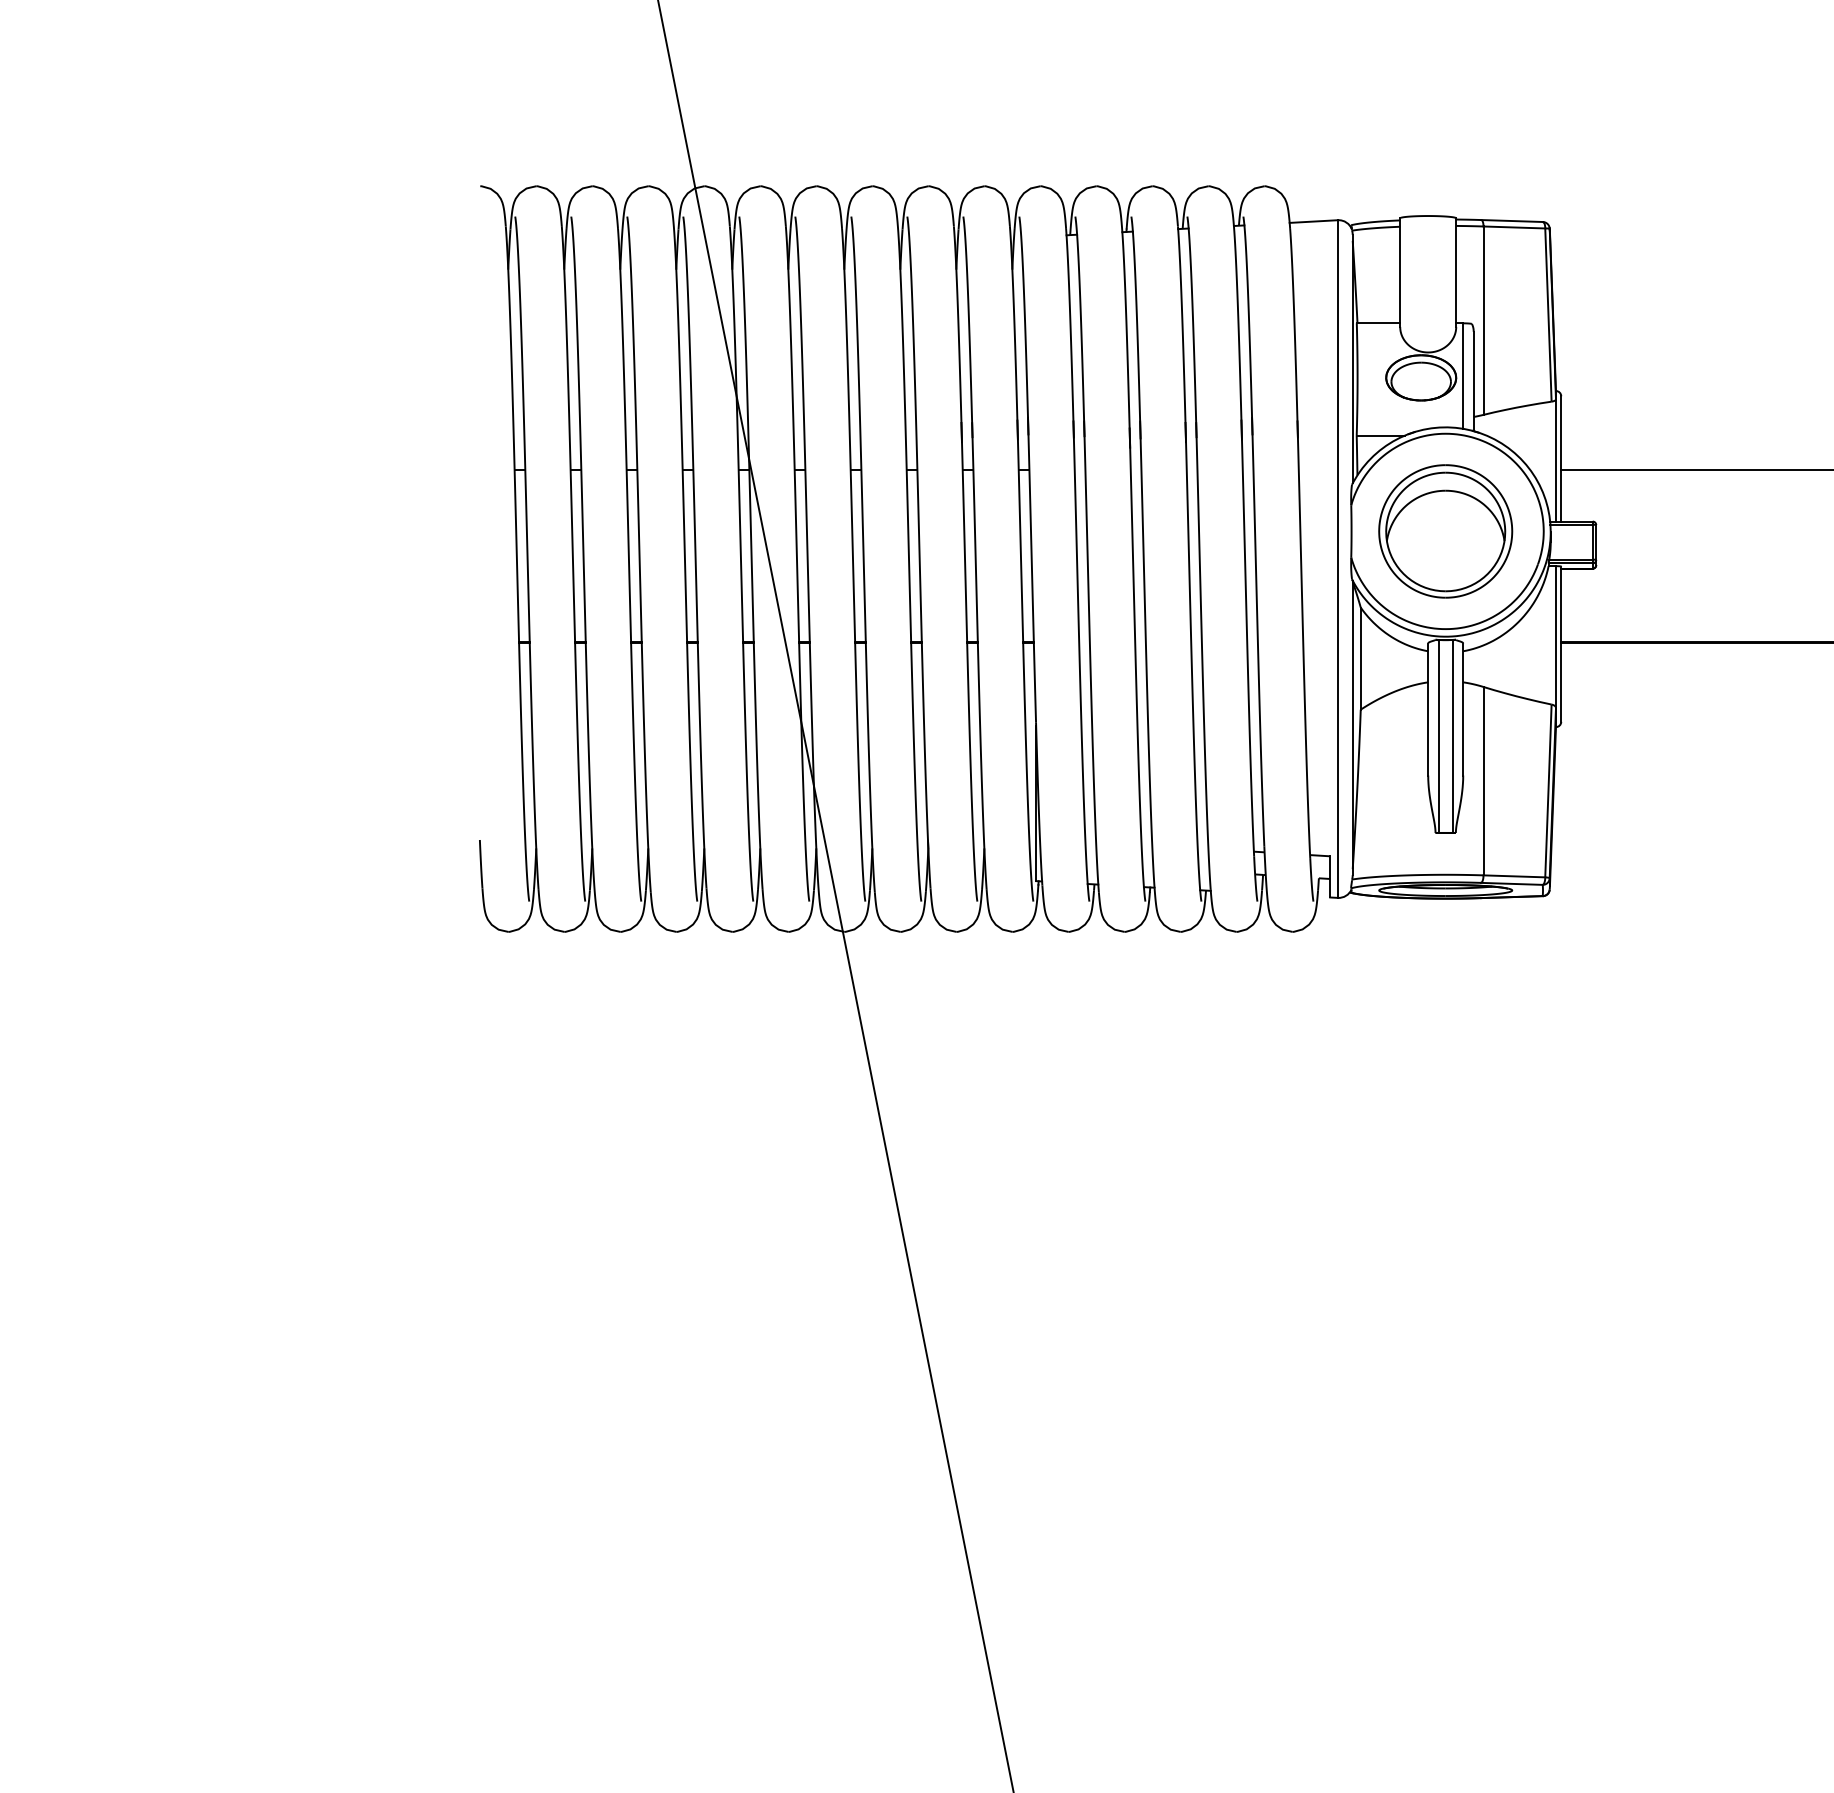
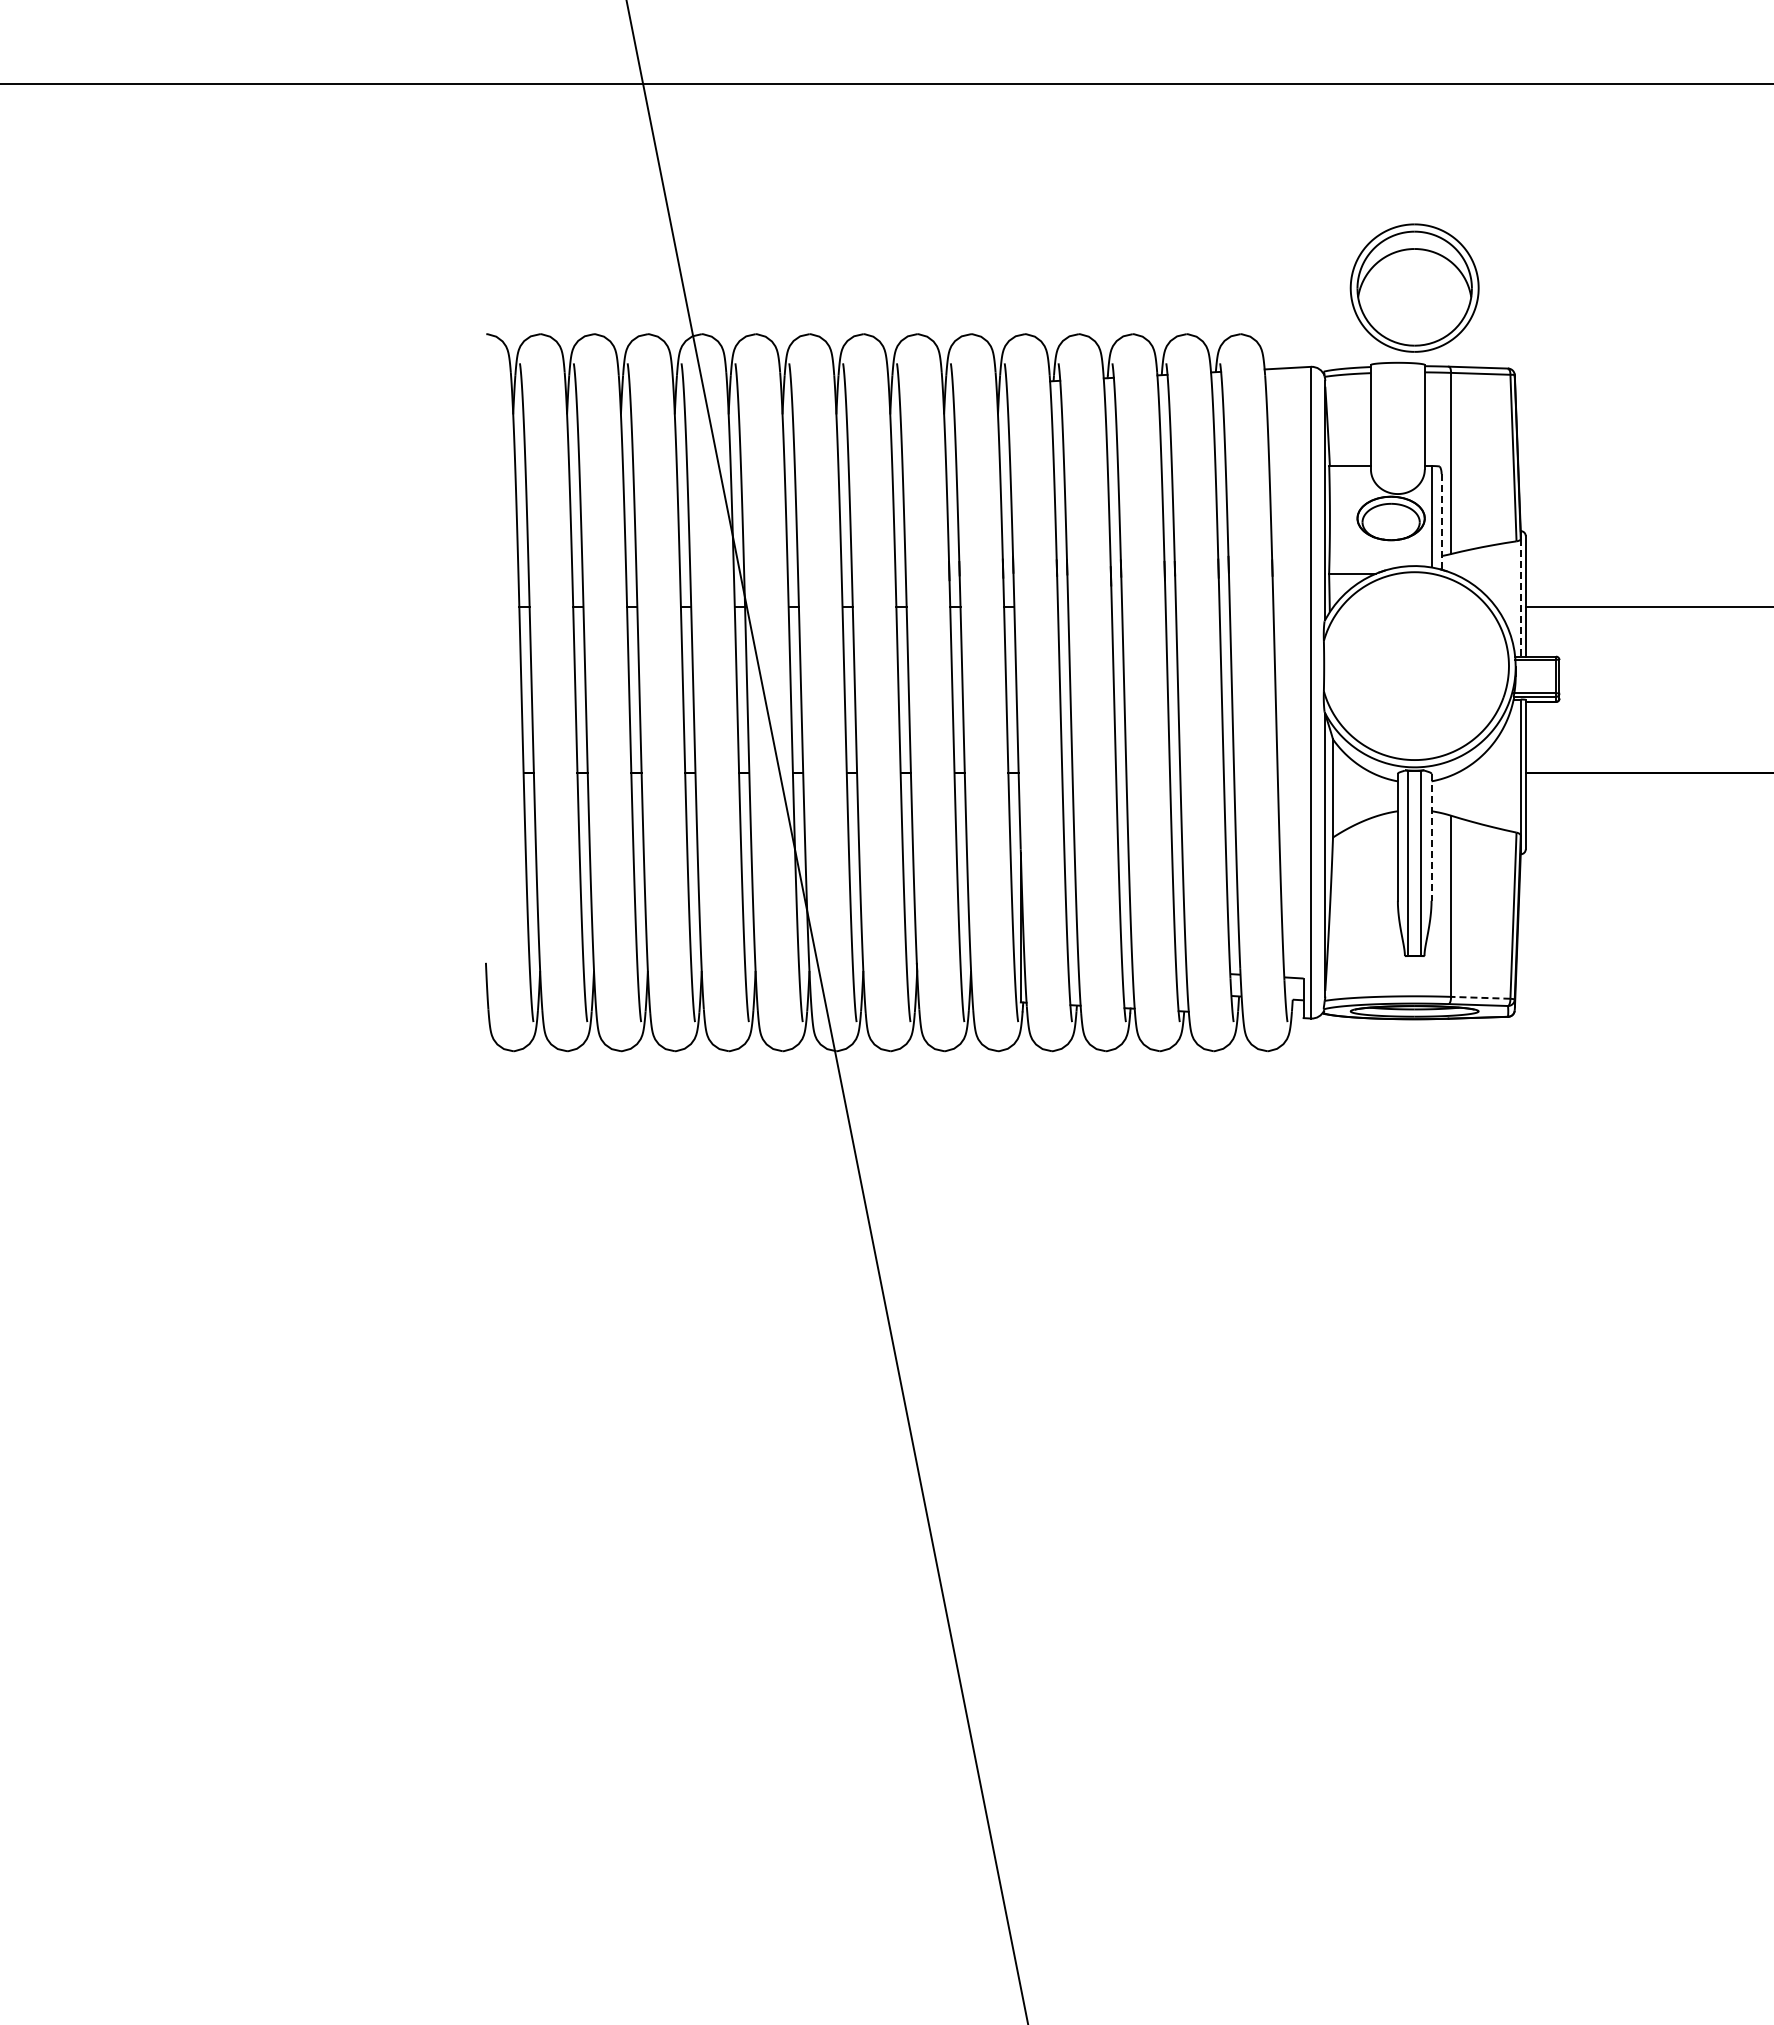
line: (1473, 381) -> (1441, 521), solid -> dashed
line: (1555, 460) -> (1520, 597), solid -> dashed
part: (1445, 530) -> (1414, 287), moved
line: (1463, 709) -> (1431, 837), solid -> dashed
line: (1514, 876) -> (1480, 997), solid -> dashed

